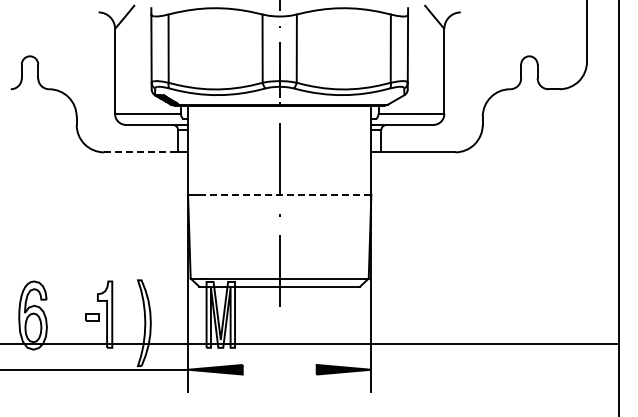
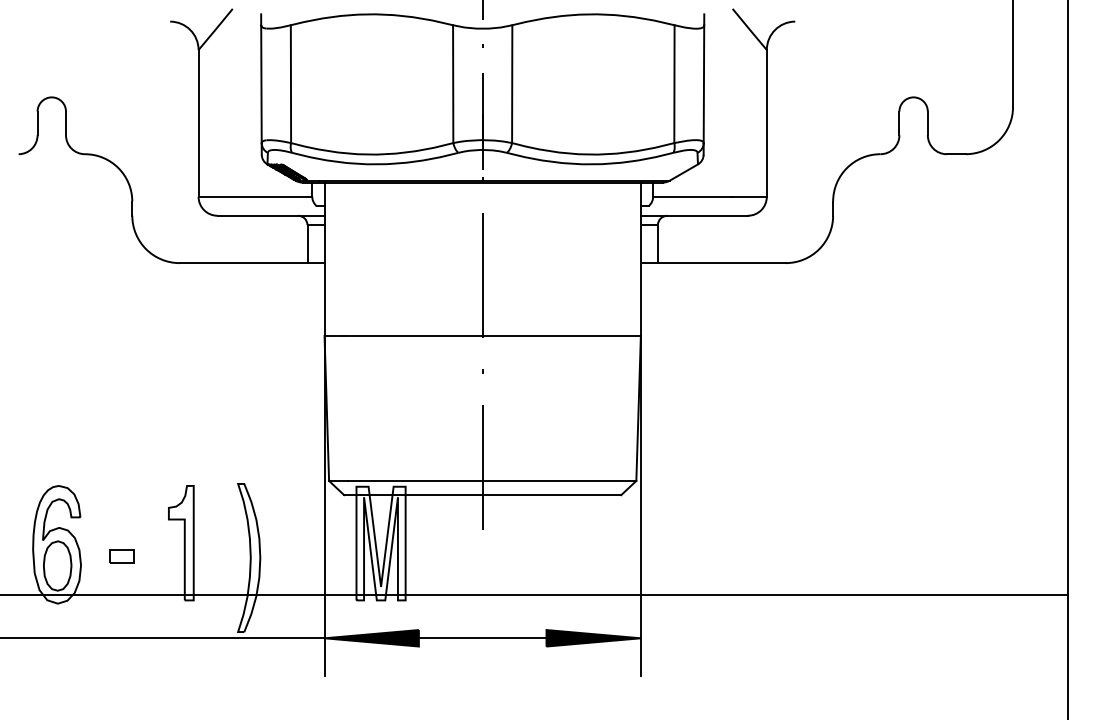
line: (141, 152) -> (244, 263), dashed -> solid
line: (284, 194) -> (490, 335), dashed -> solid
part: (92, 317) -> (121, 556), moved
line: (279, 369) -> (482, 637), added

